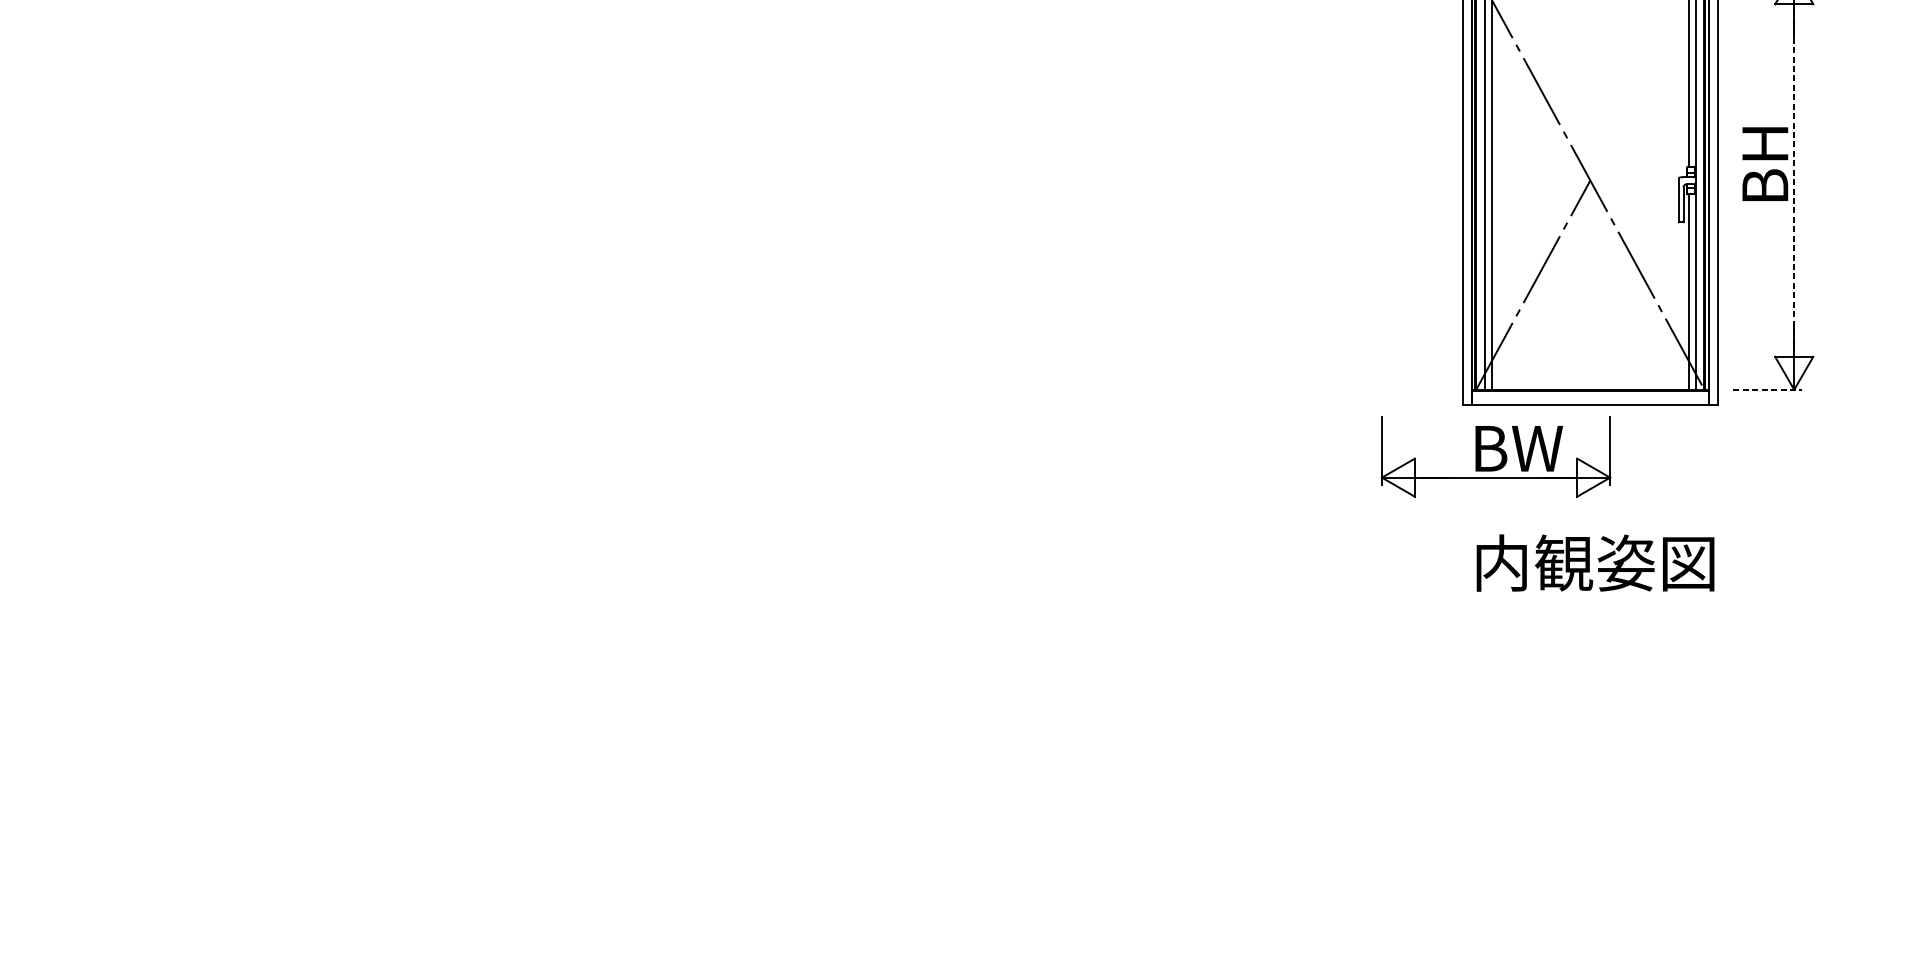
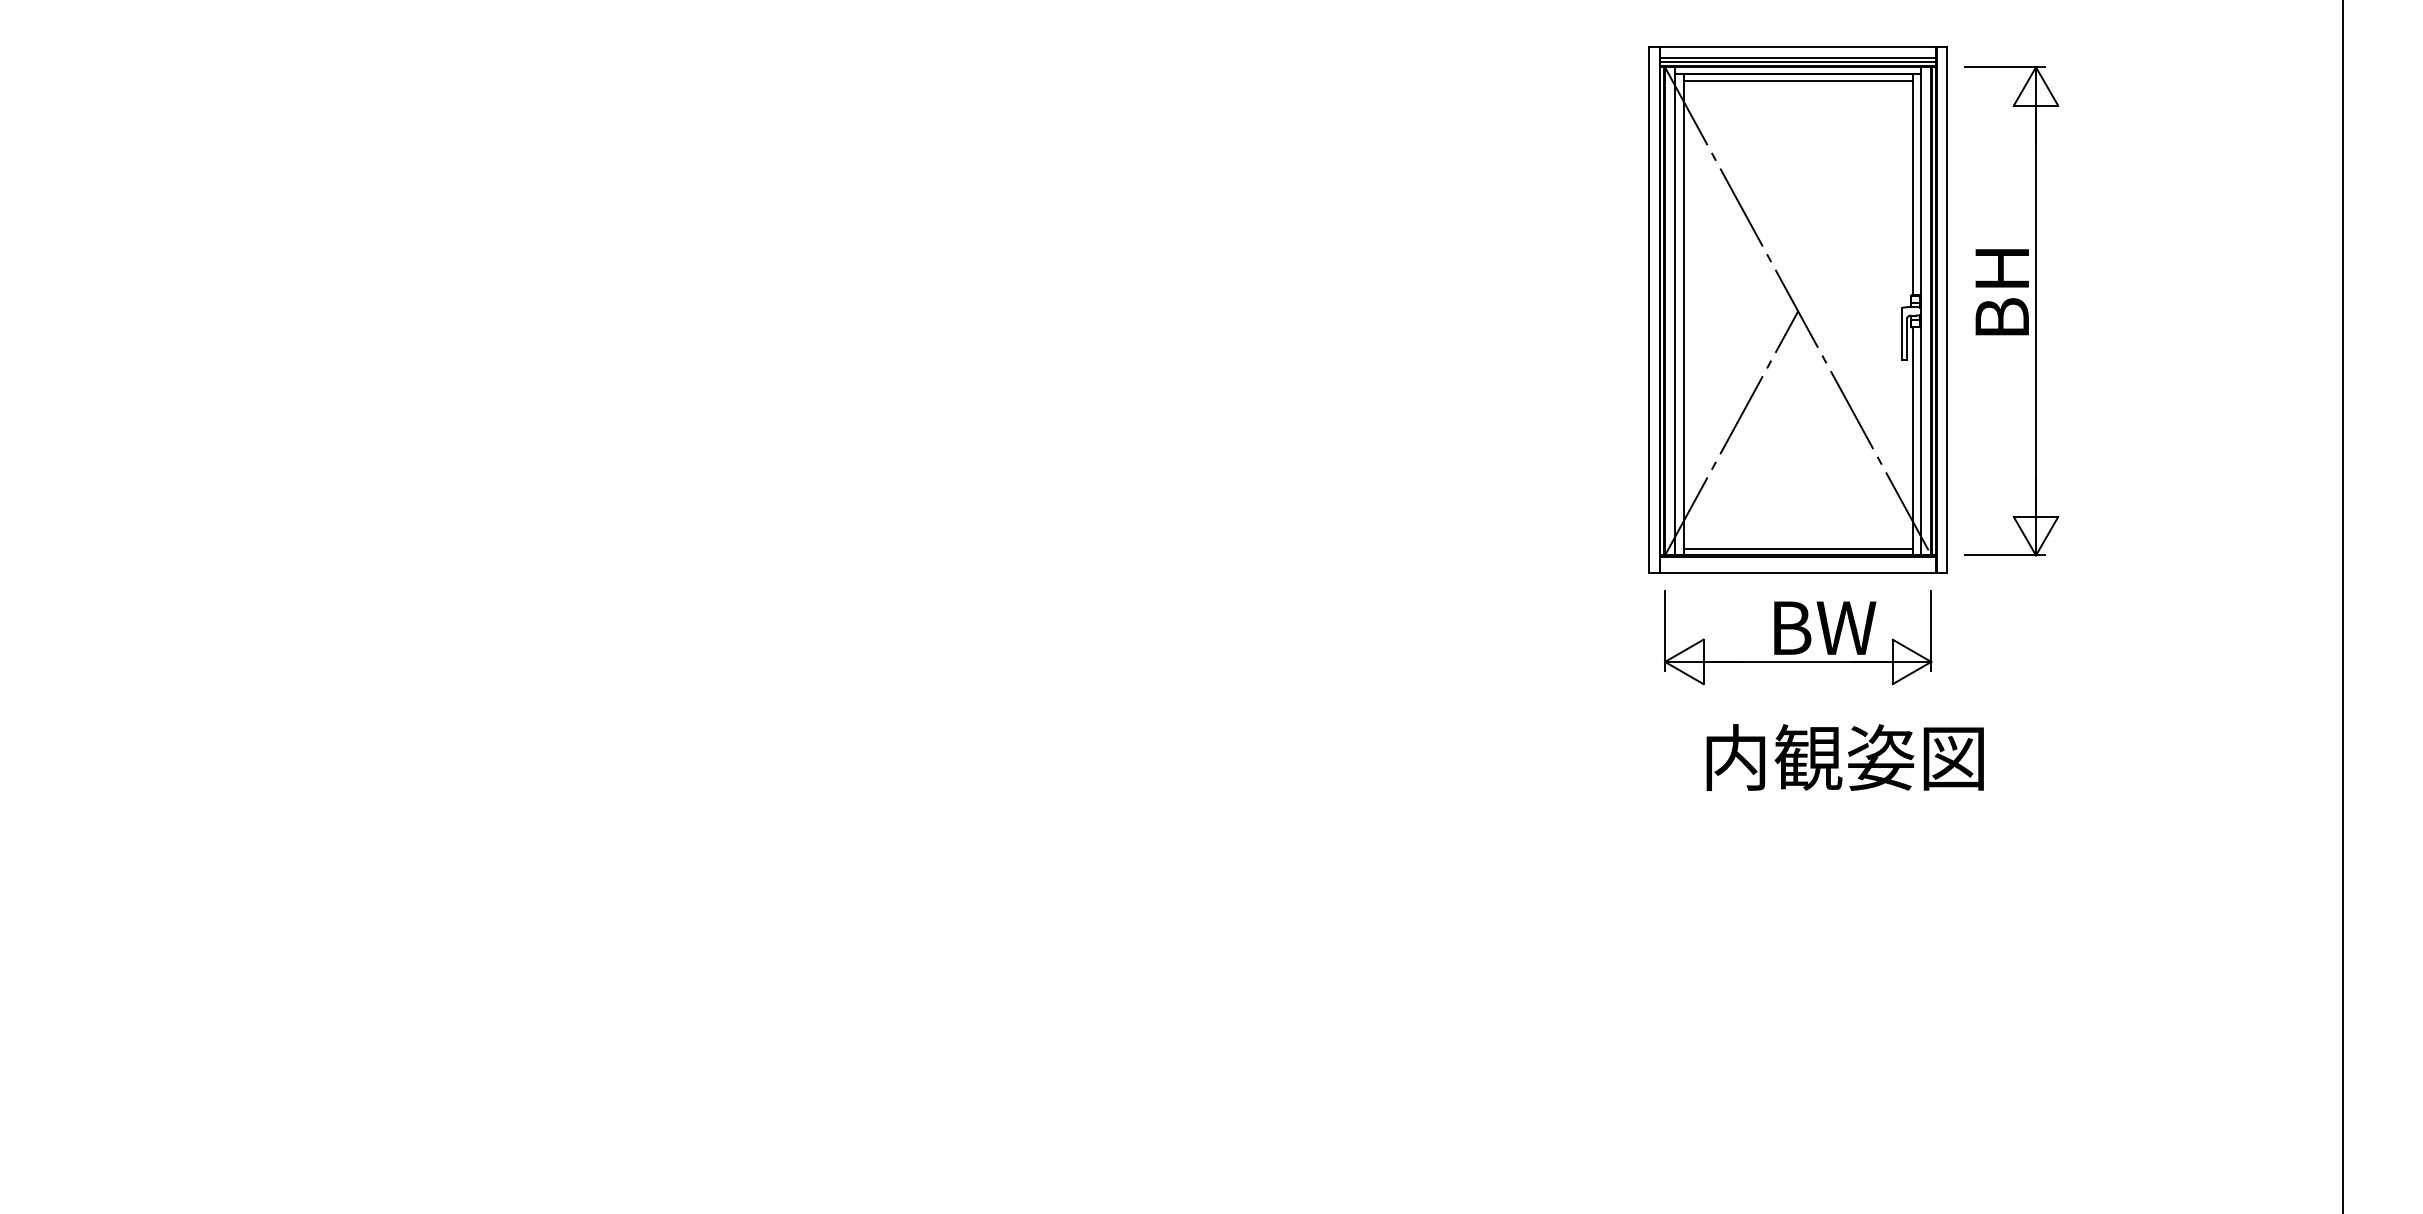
line: (1794, 180) -> (2036, 311), dashed -> solid
line: (1589, 384) -> (1797, 549), added
line: (1767, 389) -> (2004, 555), dashed -> solid
part: (1496, 456) -> (1798, 637), moved
text: (1594, 563) -> (1844, 757), moved

